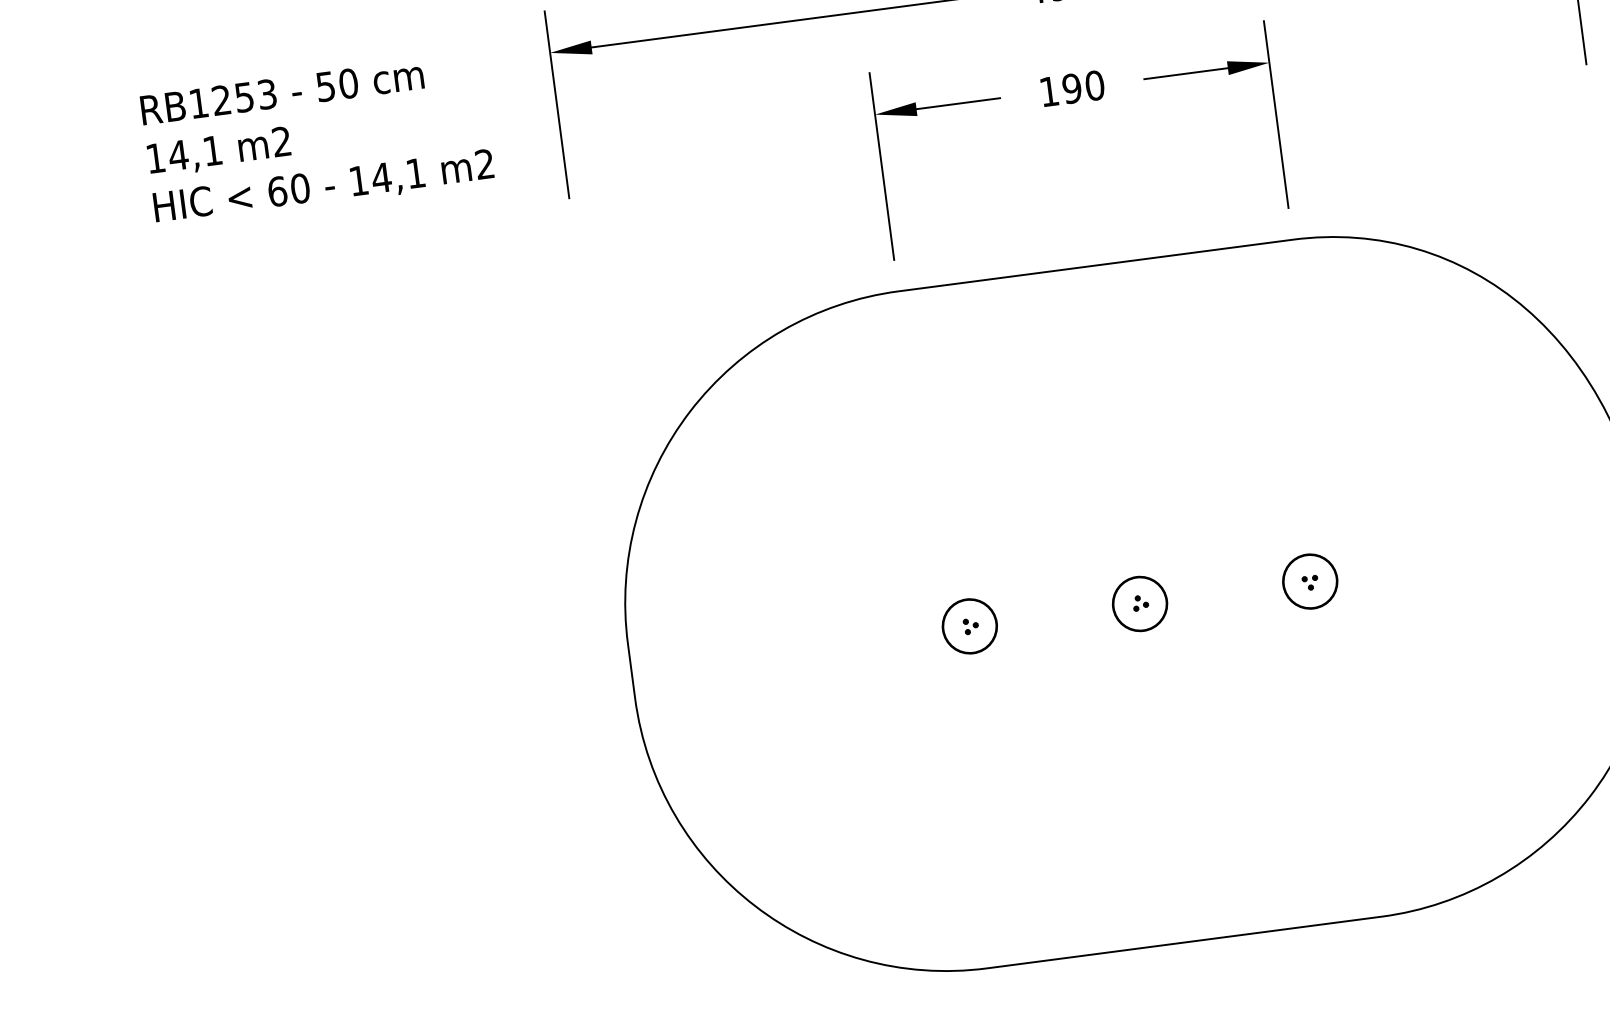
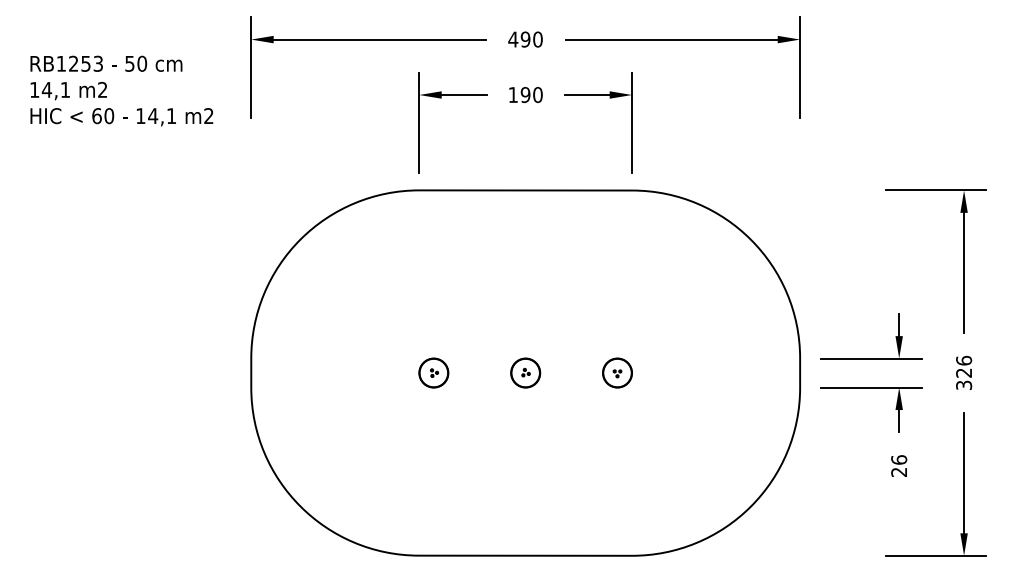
text: (316, 138) -> (121, 90), moved

